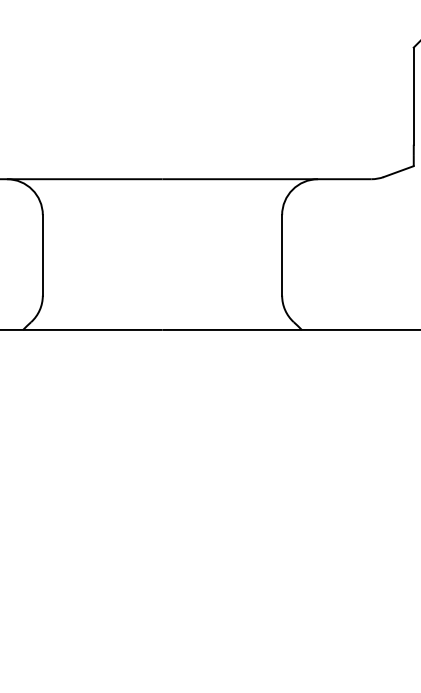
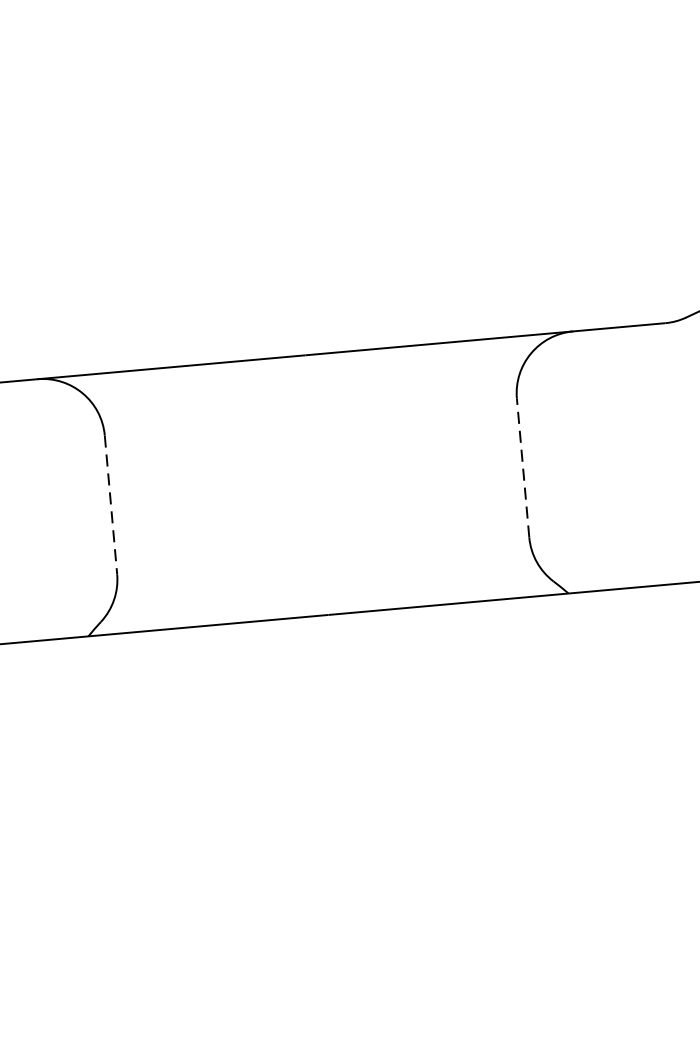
line: (282, 254) -> (523, 466), solid -> dashed
line: (42, 255) -> (110, 505), solid -> dashed

